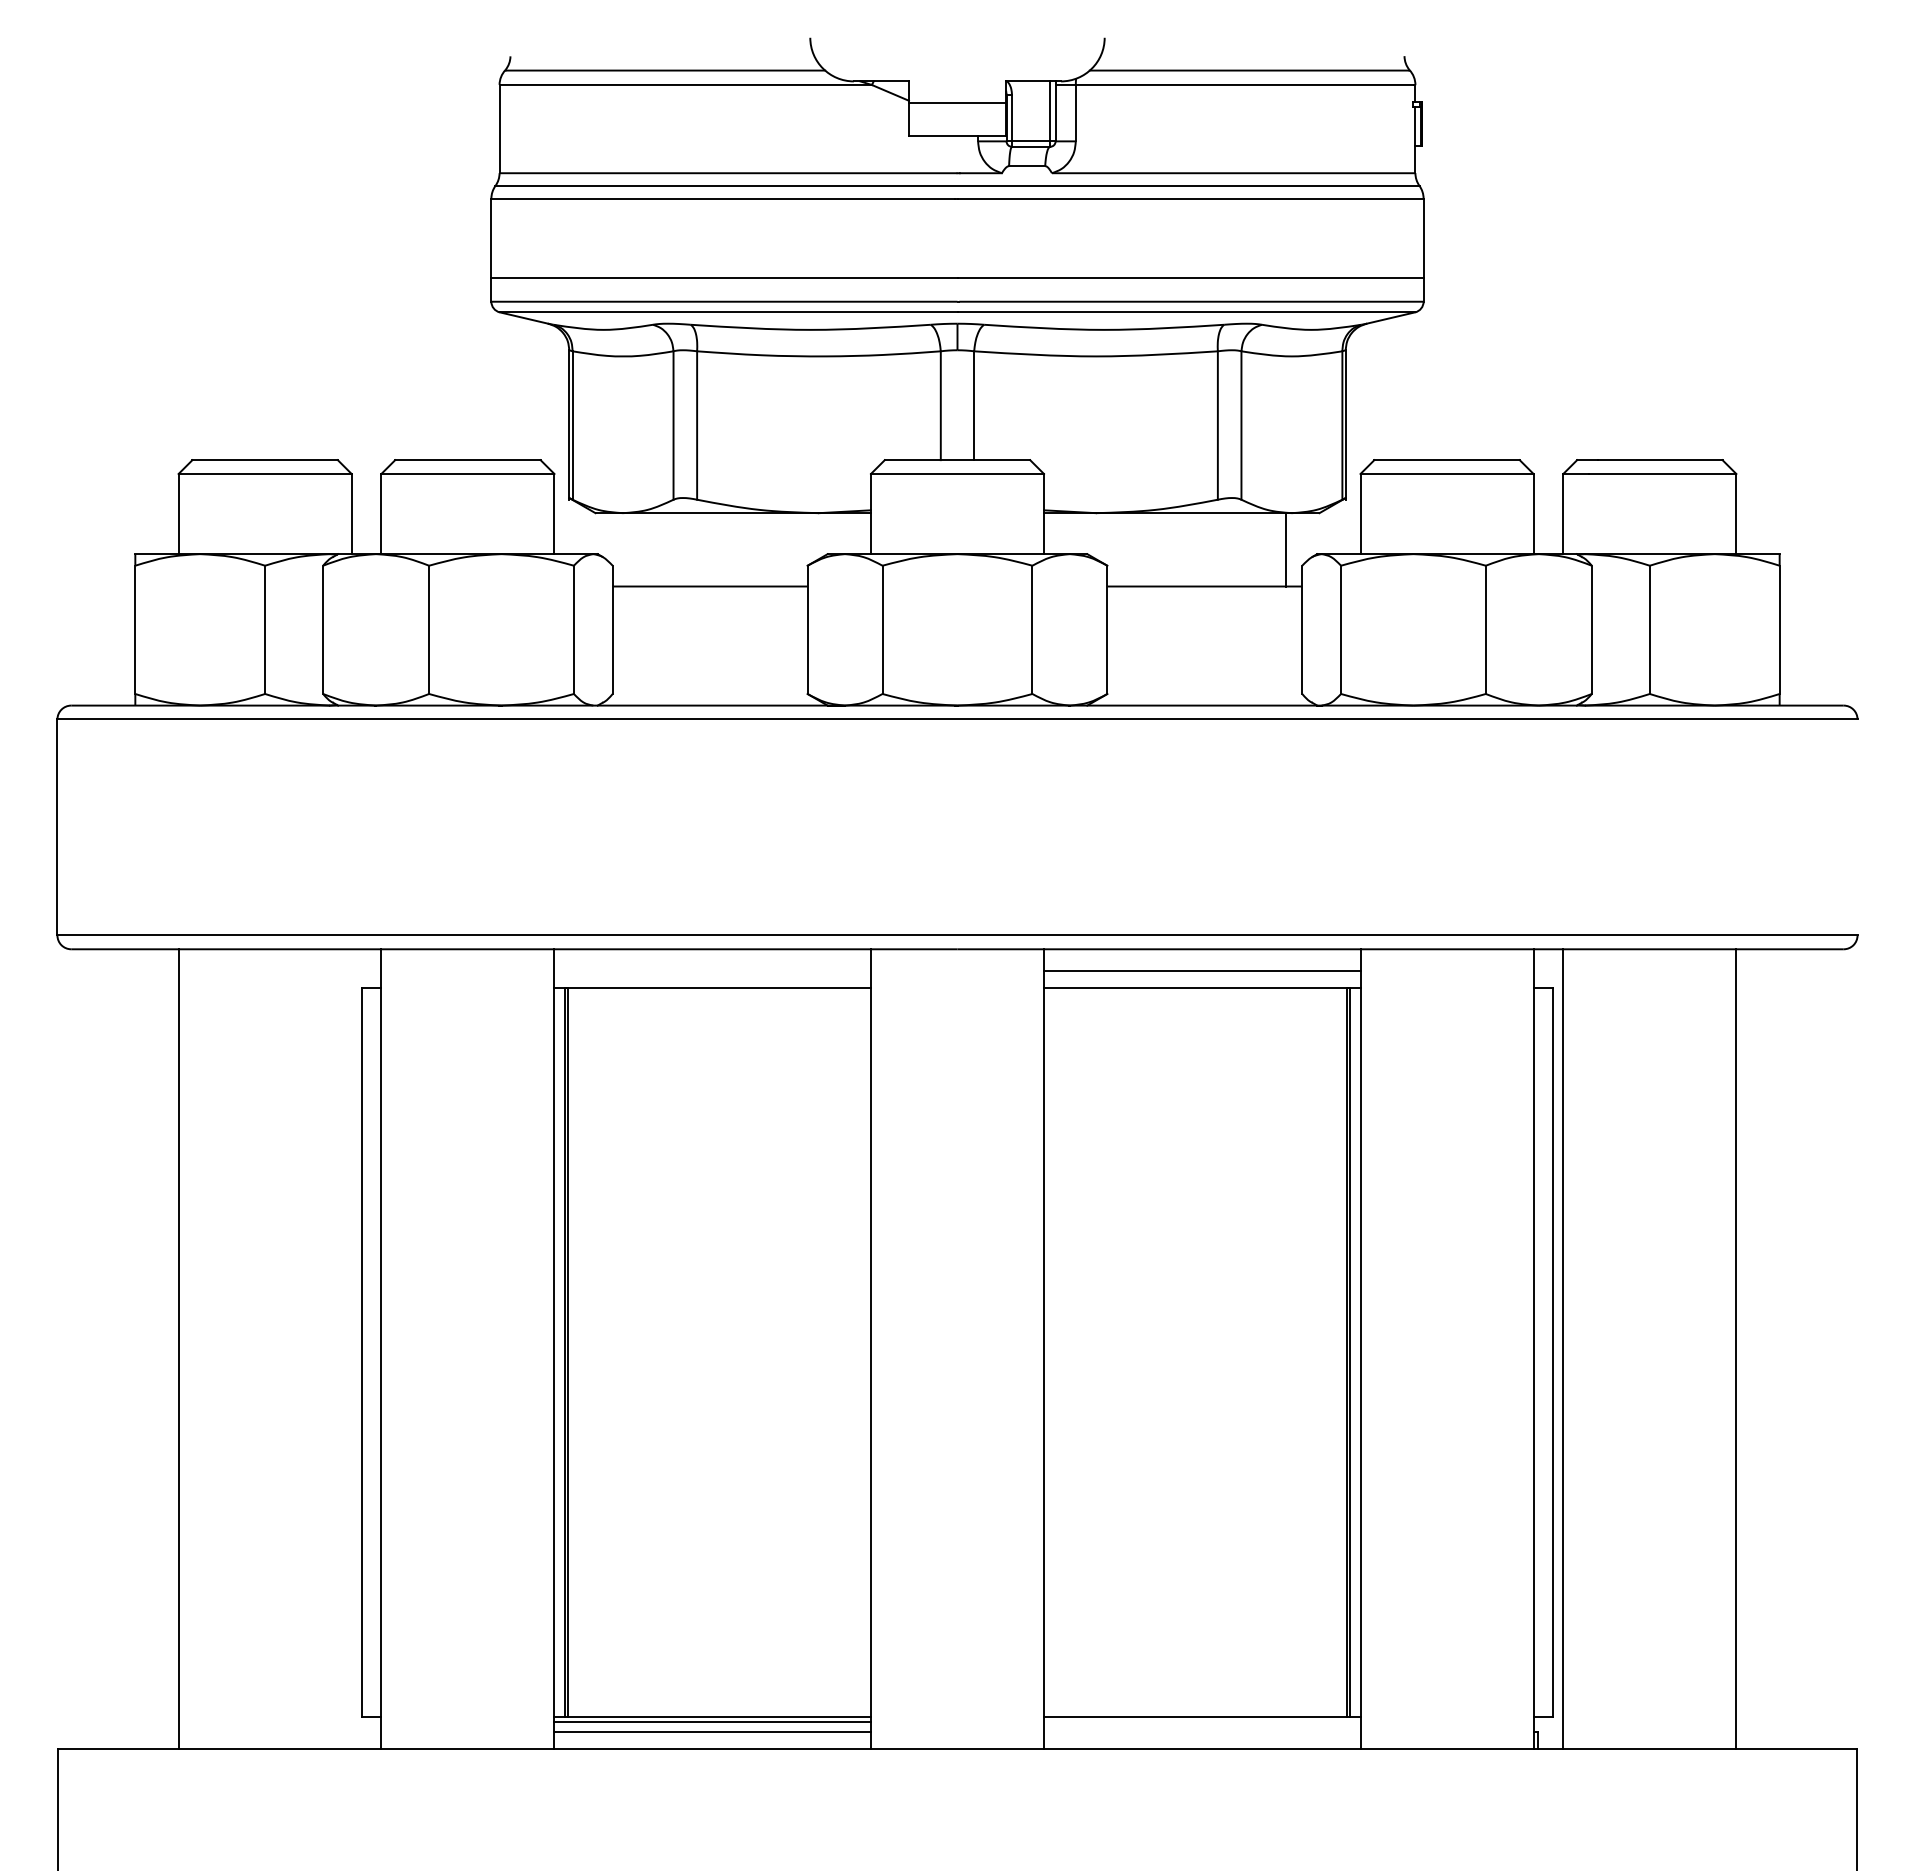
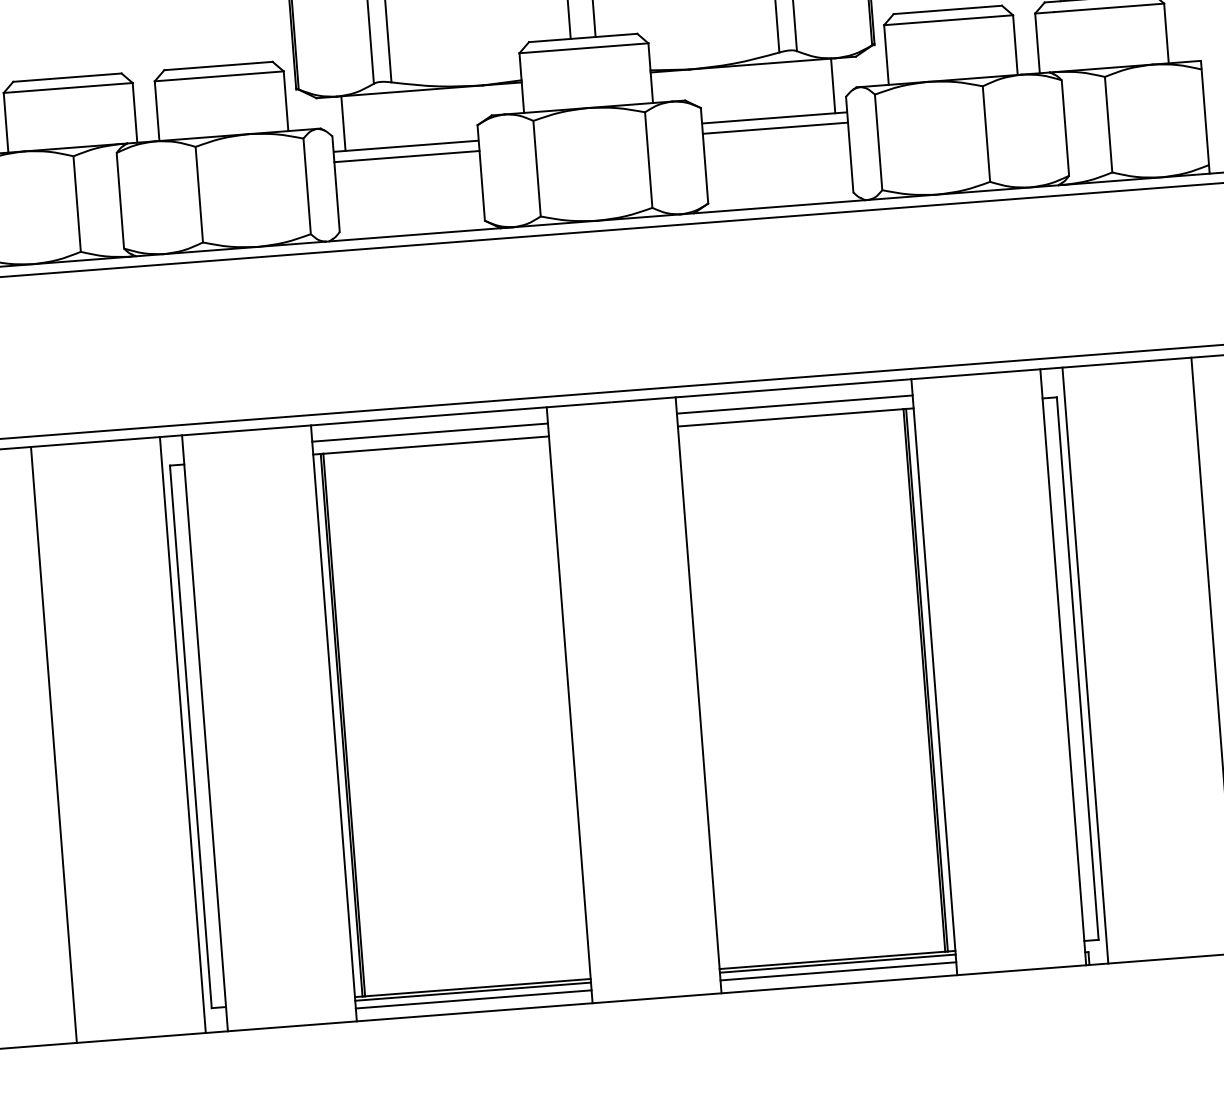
line: (628, 549) -> (343, 123), added
line: (709, 600) -> (406, 156), added
line: (1204, 600) -> (775, 128), added
line: (712, 971) -> (429, 432), added
line: (351, 1349) -> (182, 735), added
line: (1202, 1721) -> (837, 963), added
line: (1202, 1732) -> (838, 971), added

